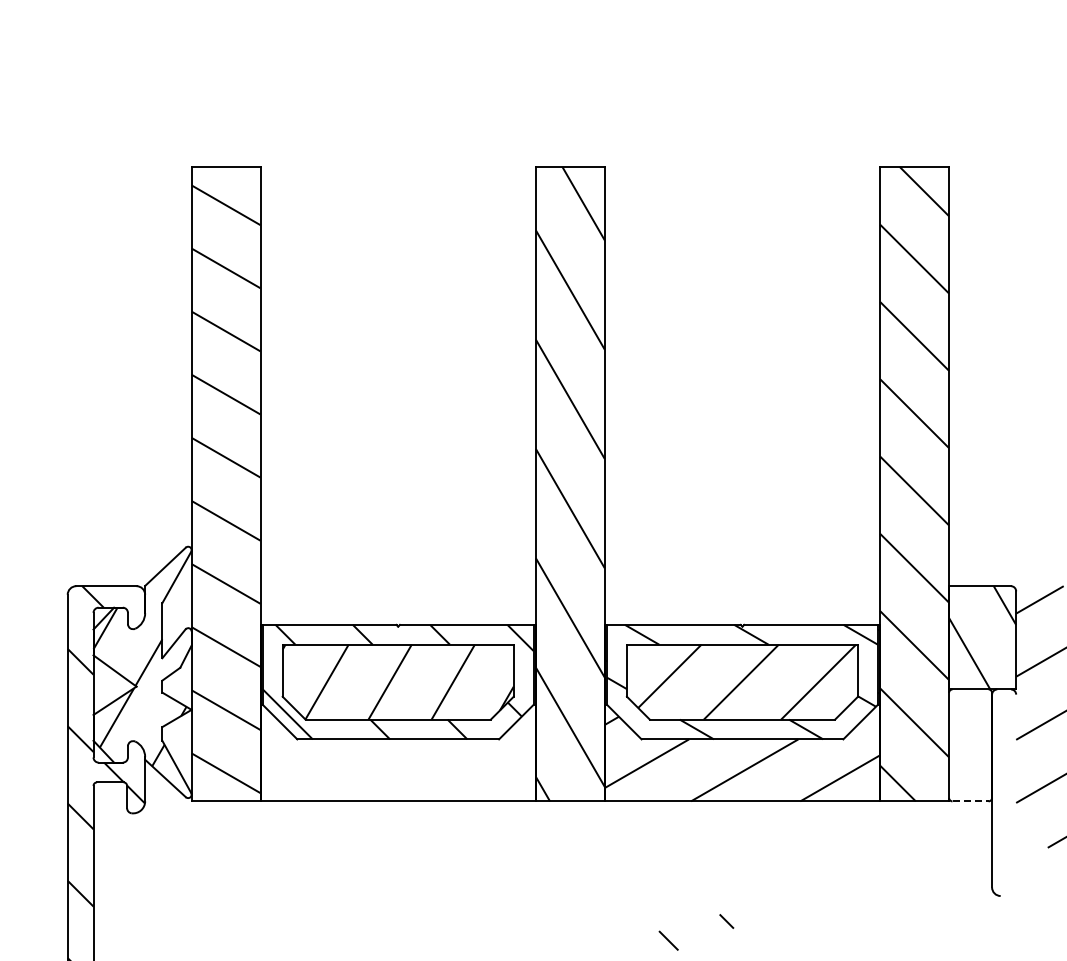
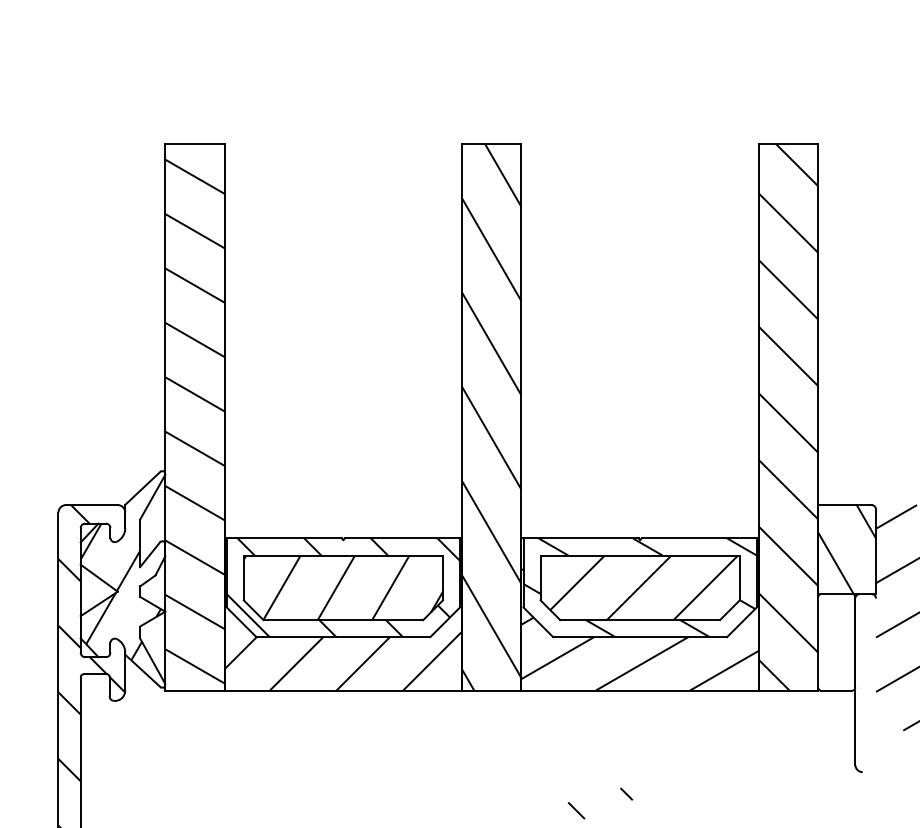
hatch: (397, 728) -> (342, 627), added
line: (971, 801) -> (837, 690), dashed -> solid

